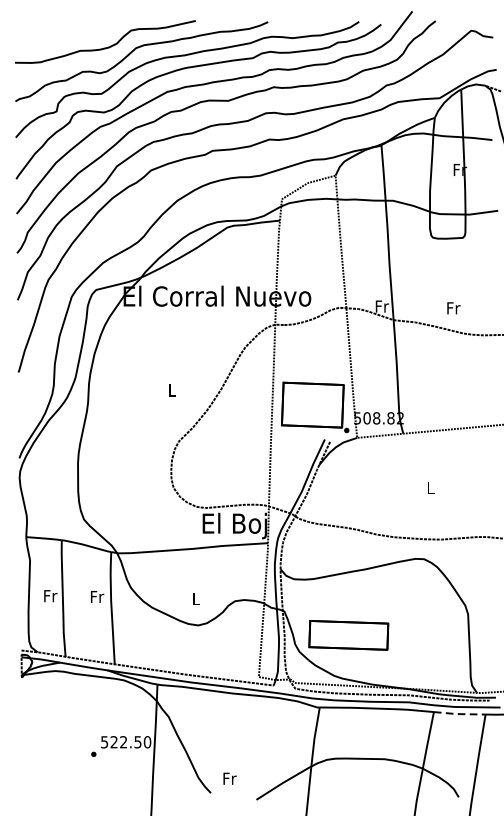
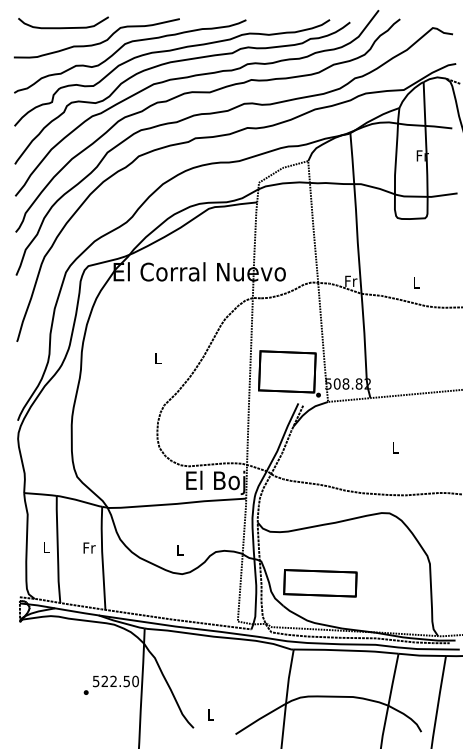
curve: (69, 30) -> (63, 27), added
text: (453, 307) -> (416, 282), Fr -> L
text: (50, 595) -> (46, 546), Fr -> L
line: (459, 713) -> (422, 655), dashed -> solid
text: (230, 778) -> (211, 714), Fr -> L

